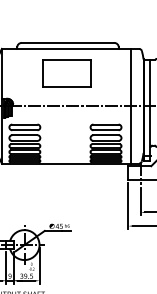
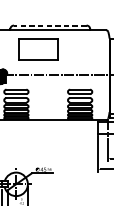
line: (67, 42) -> (49, 25), solid -> dashed
part: (66, 73) -> (38, 49), moved
line: (130, 105) -> (99, 74), removed

